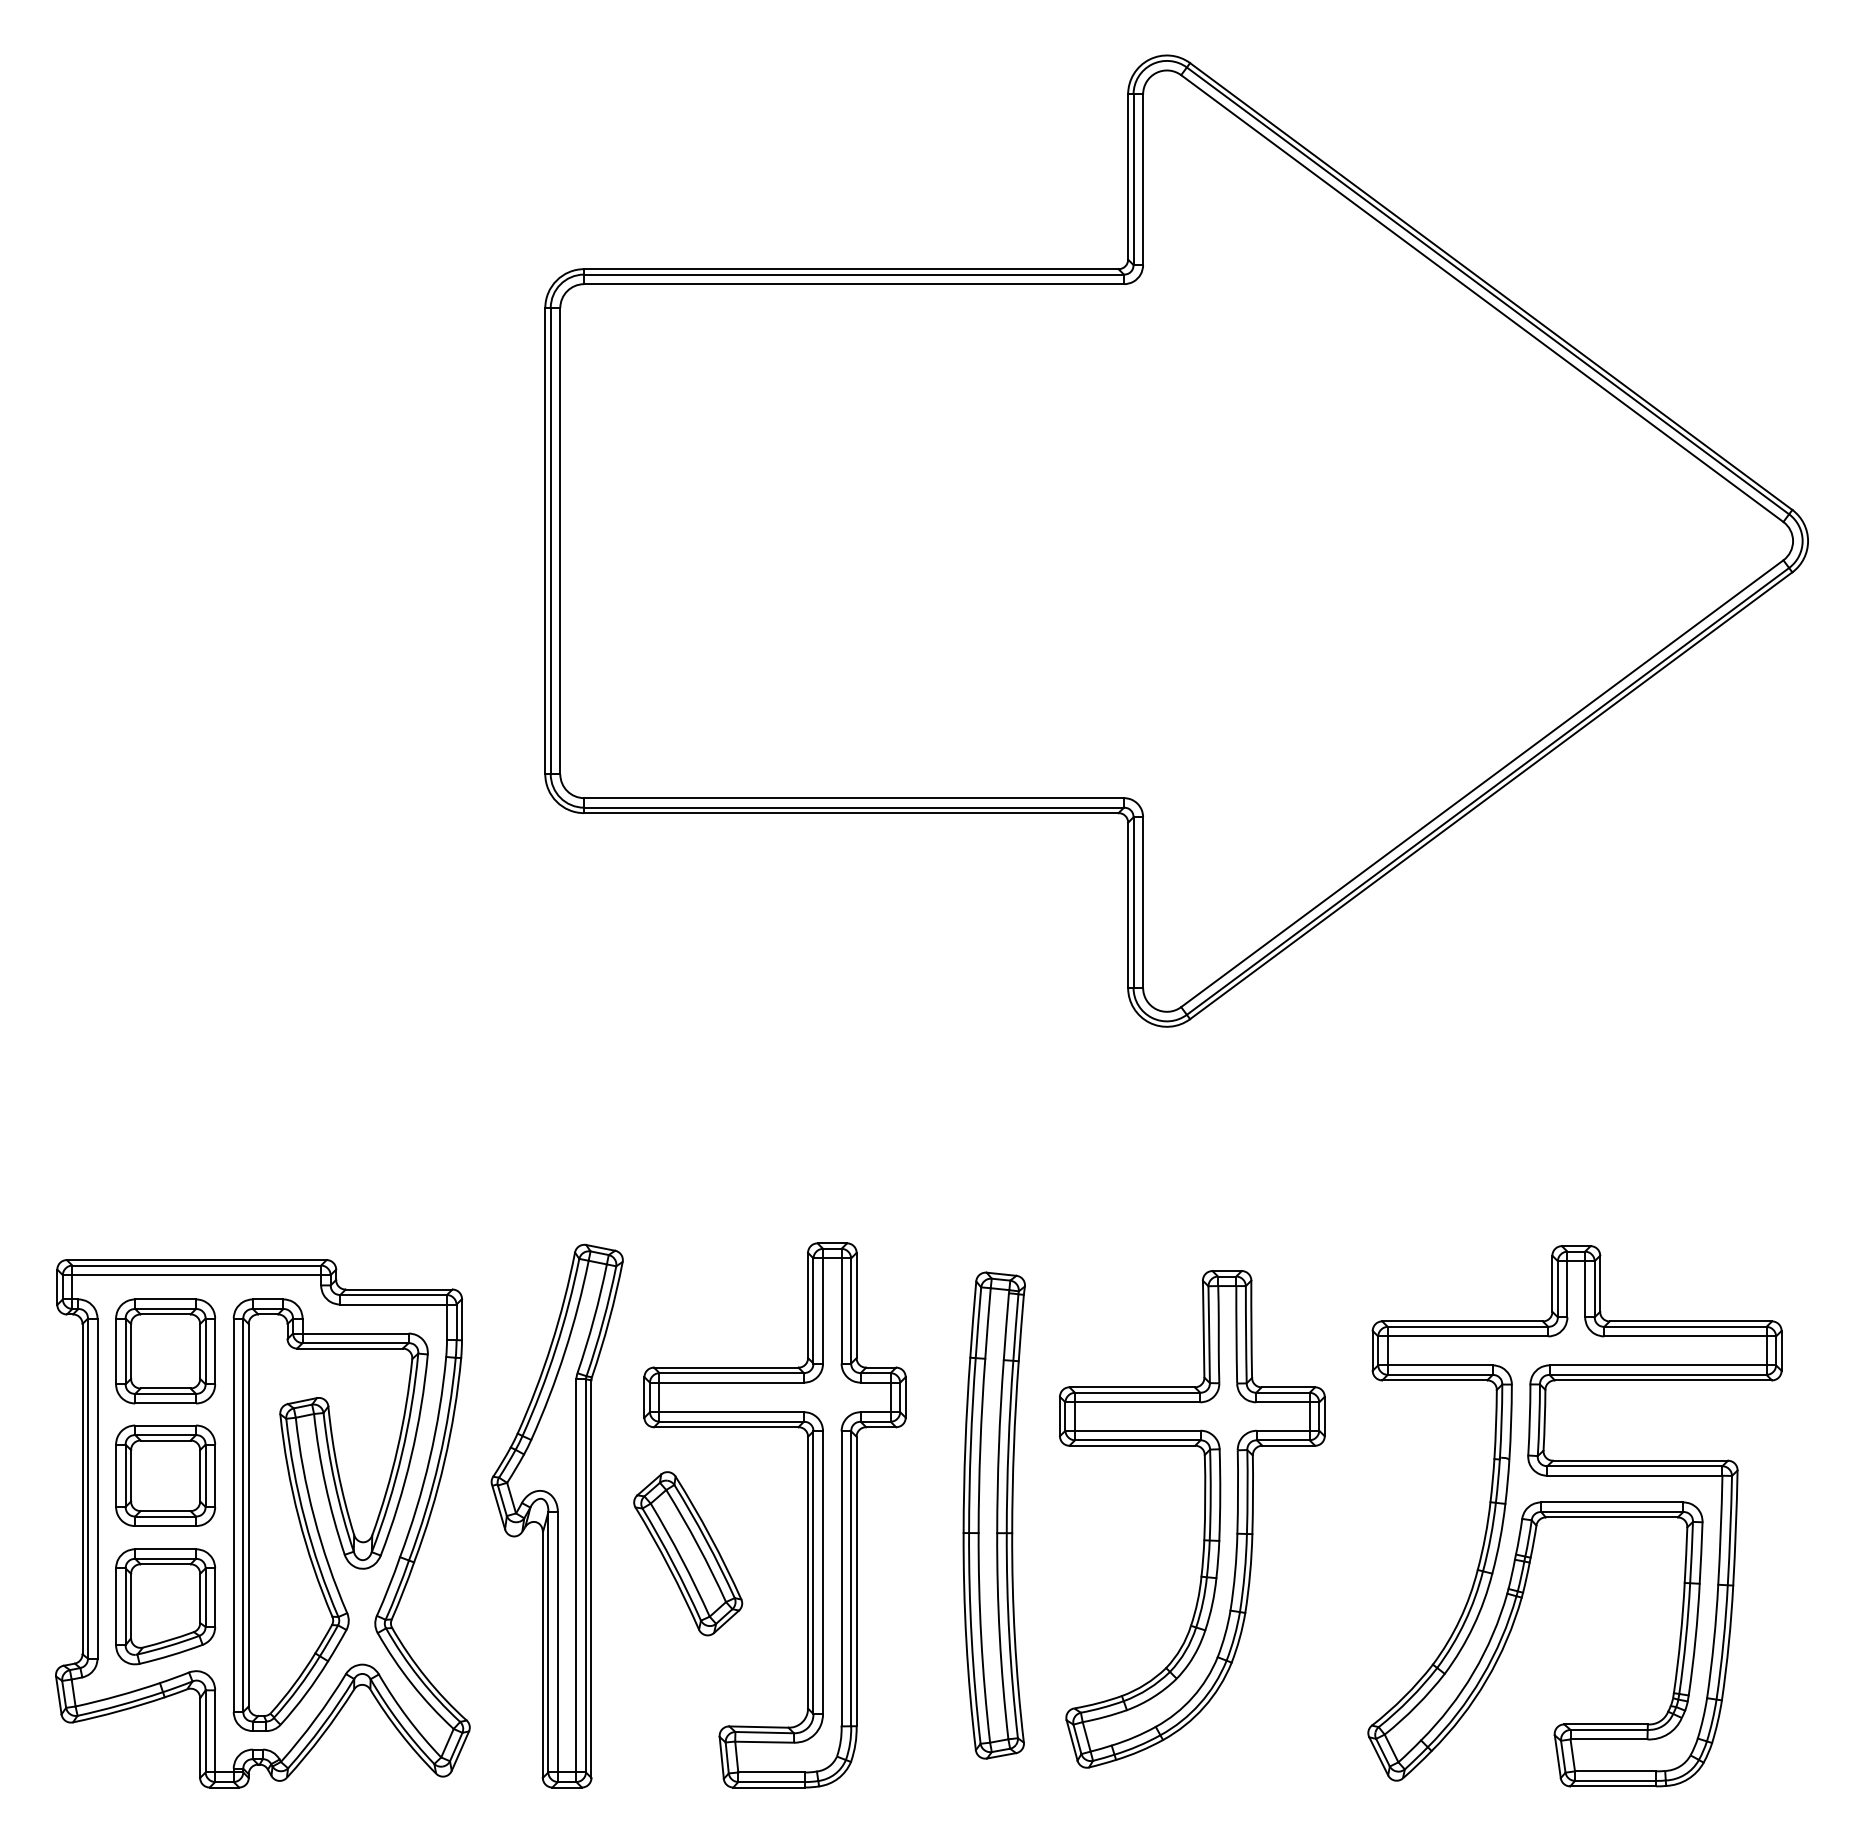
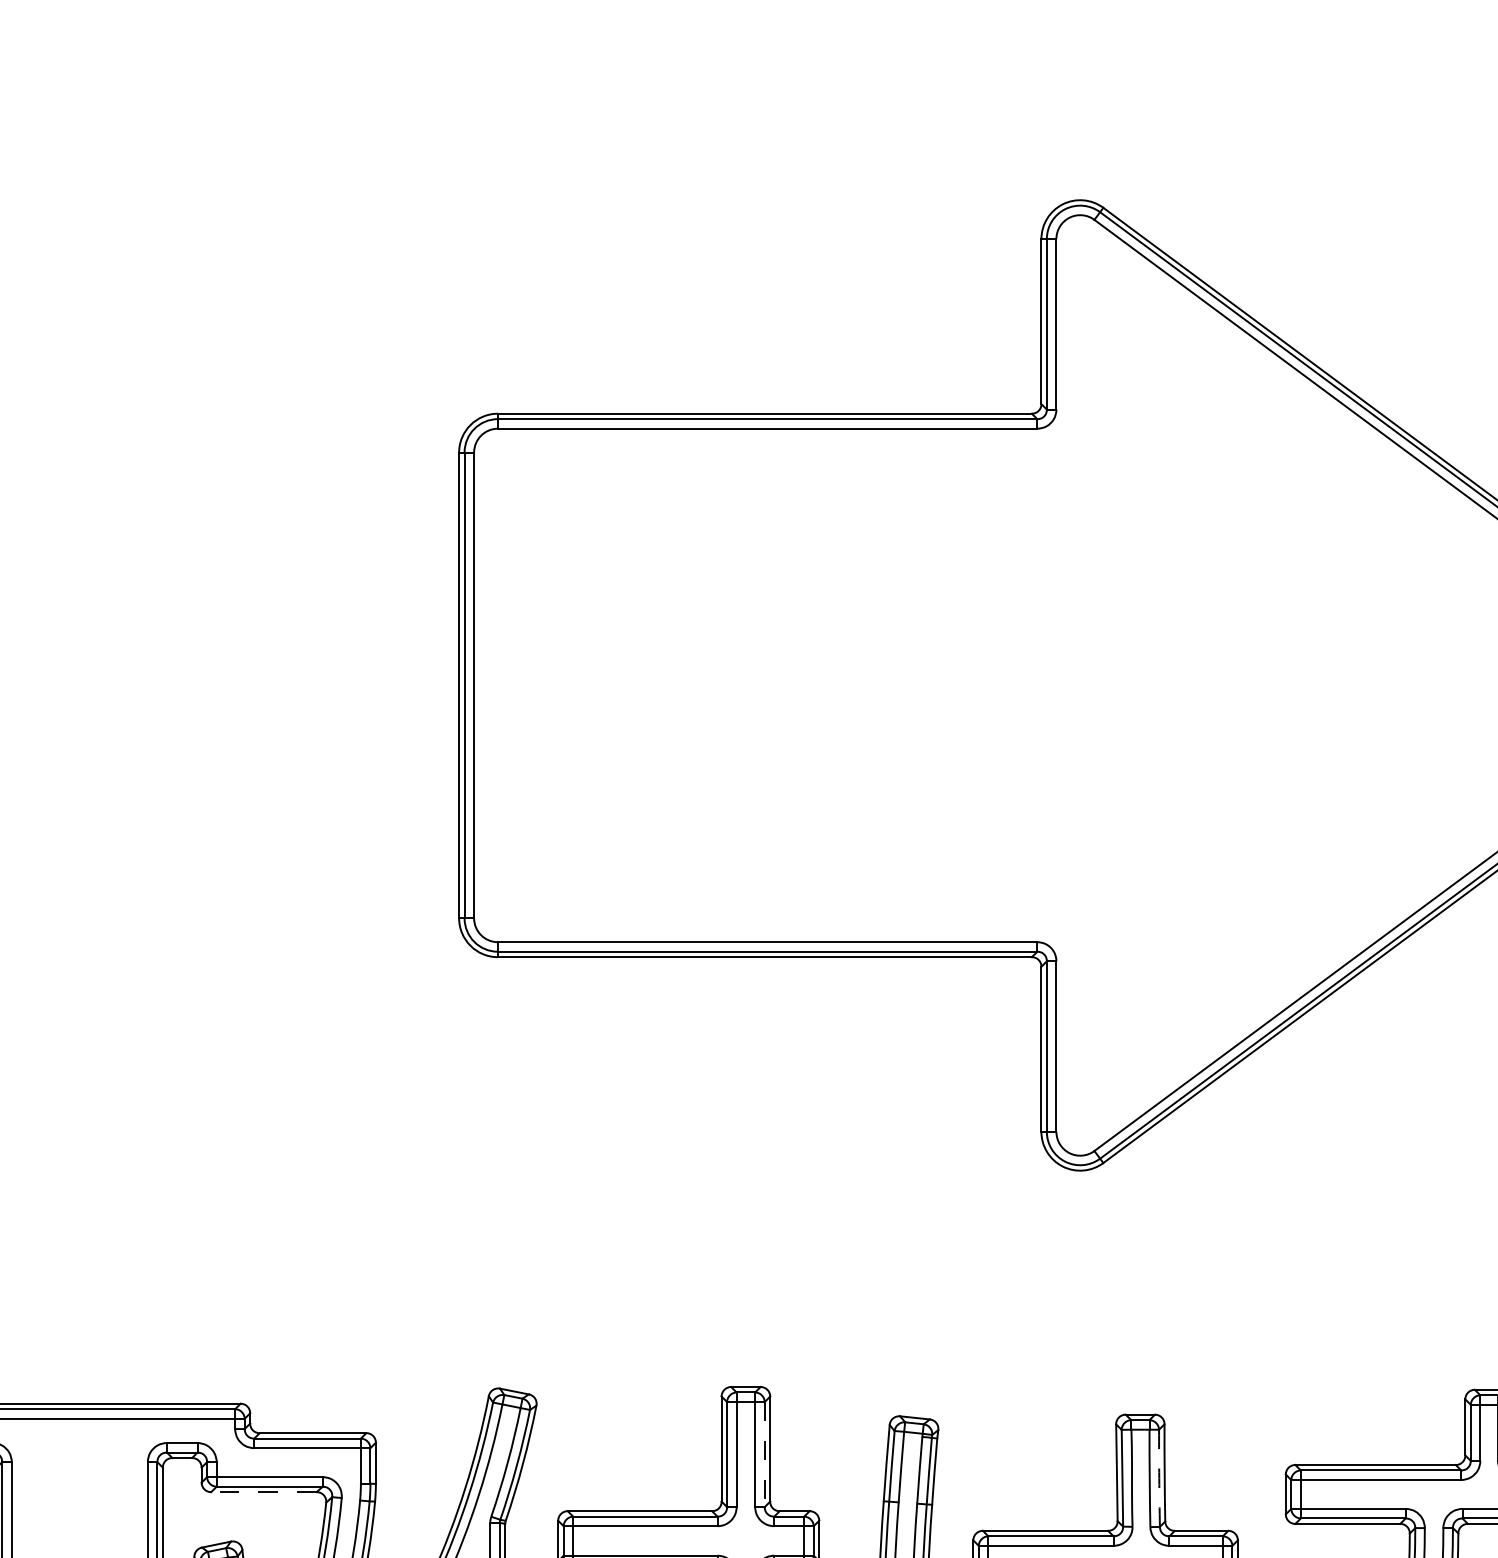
line: (851, 1310) -> (765, 1454), solid -> dashed
arc: (1246, 1334) -> (1159, 1478), solid -> dashed
line: (349, 1348) -> (263, 1492), solid -> dashed
part: (165, 1351) -> (79, 1495), removed

